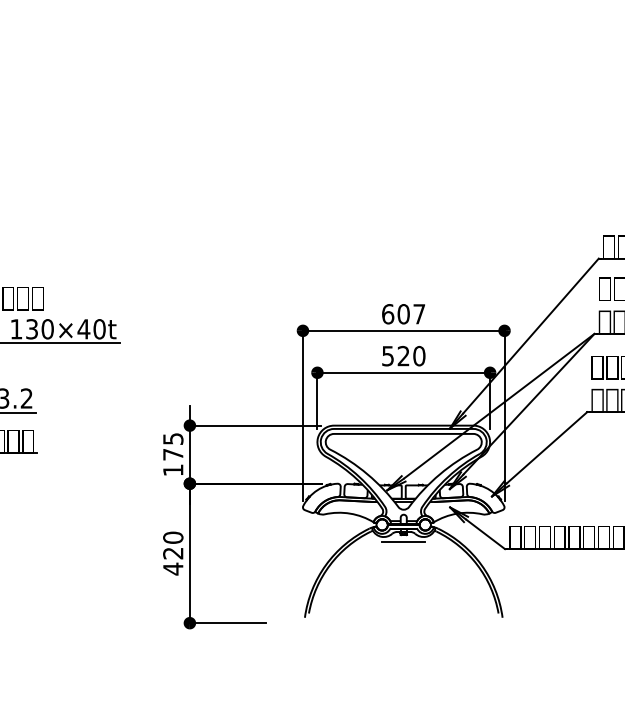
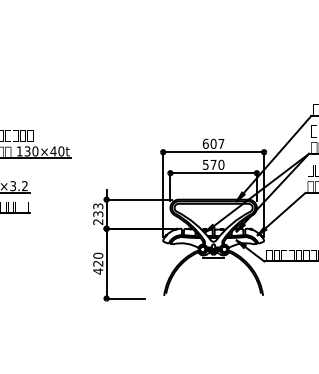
text: (403, 355) -> (213, 164), 520 -> 570
text: (173, 453) -> (98, 213), 175 -> 233

